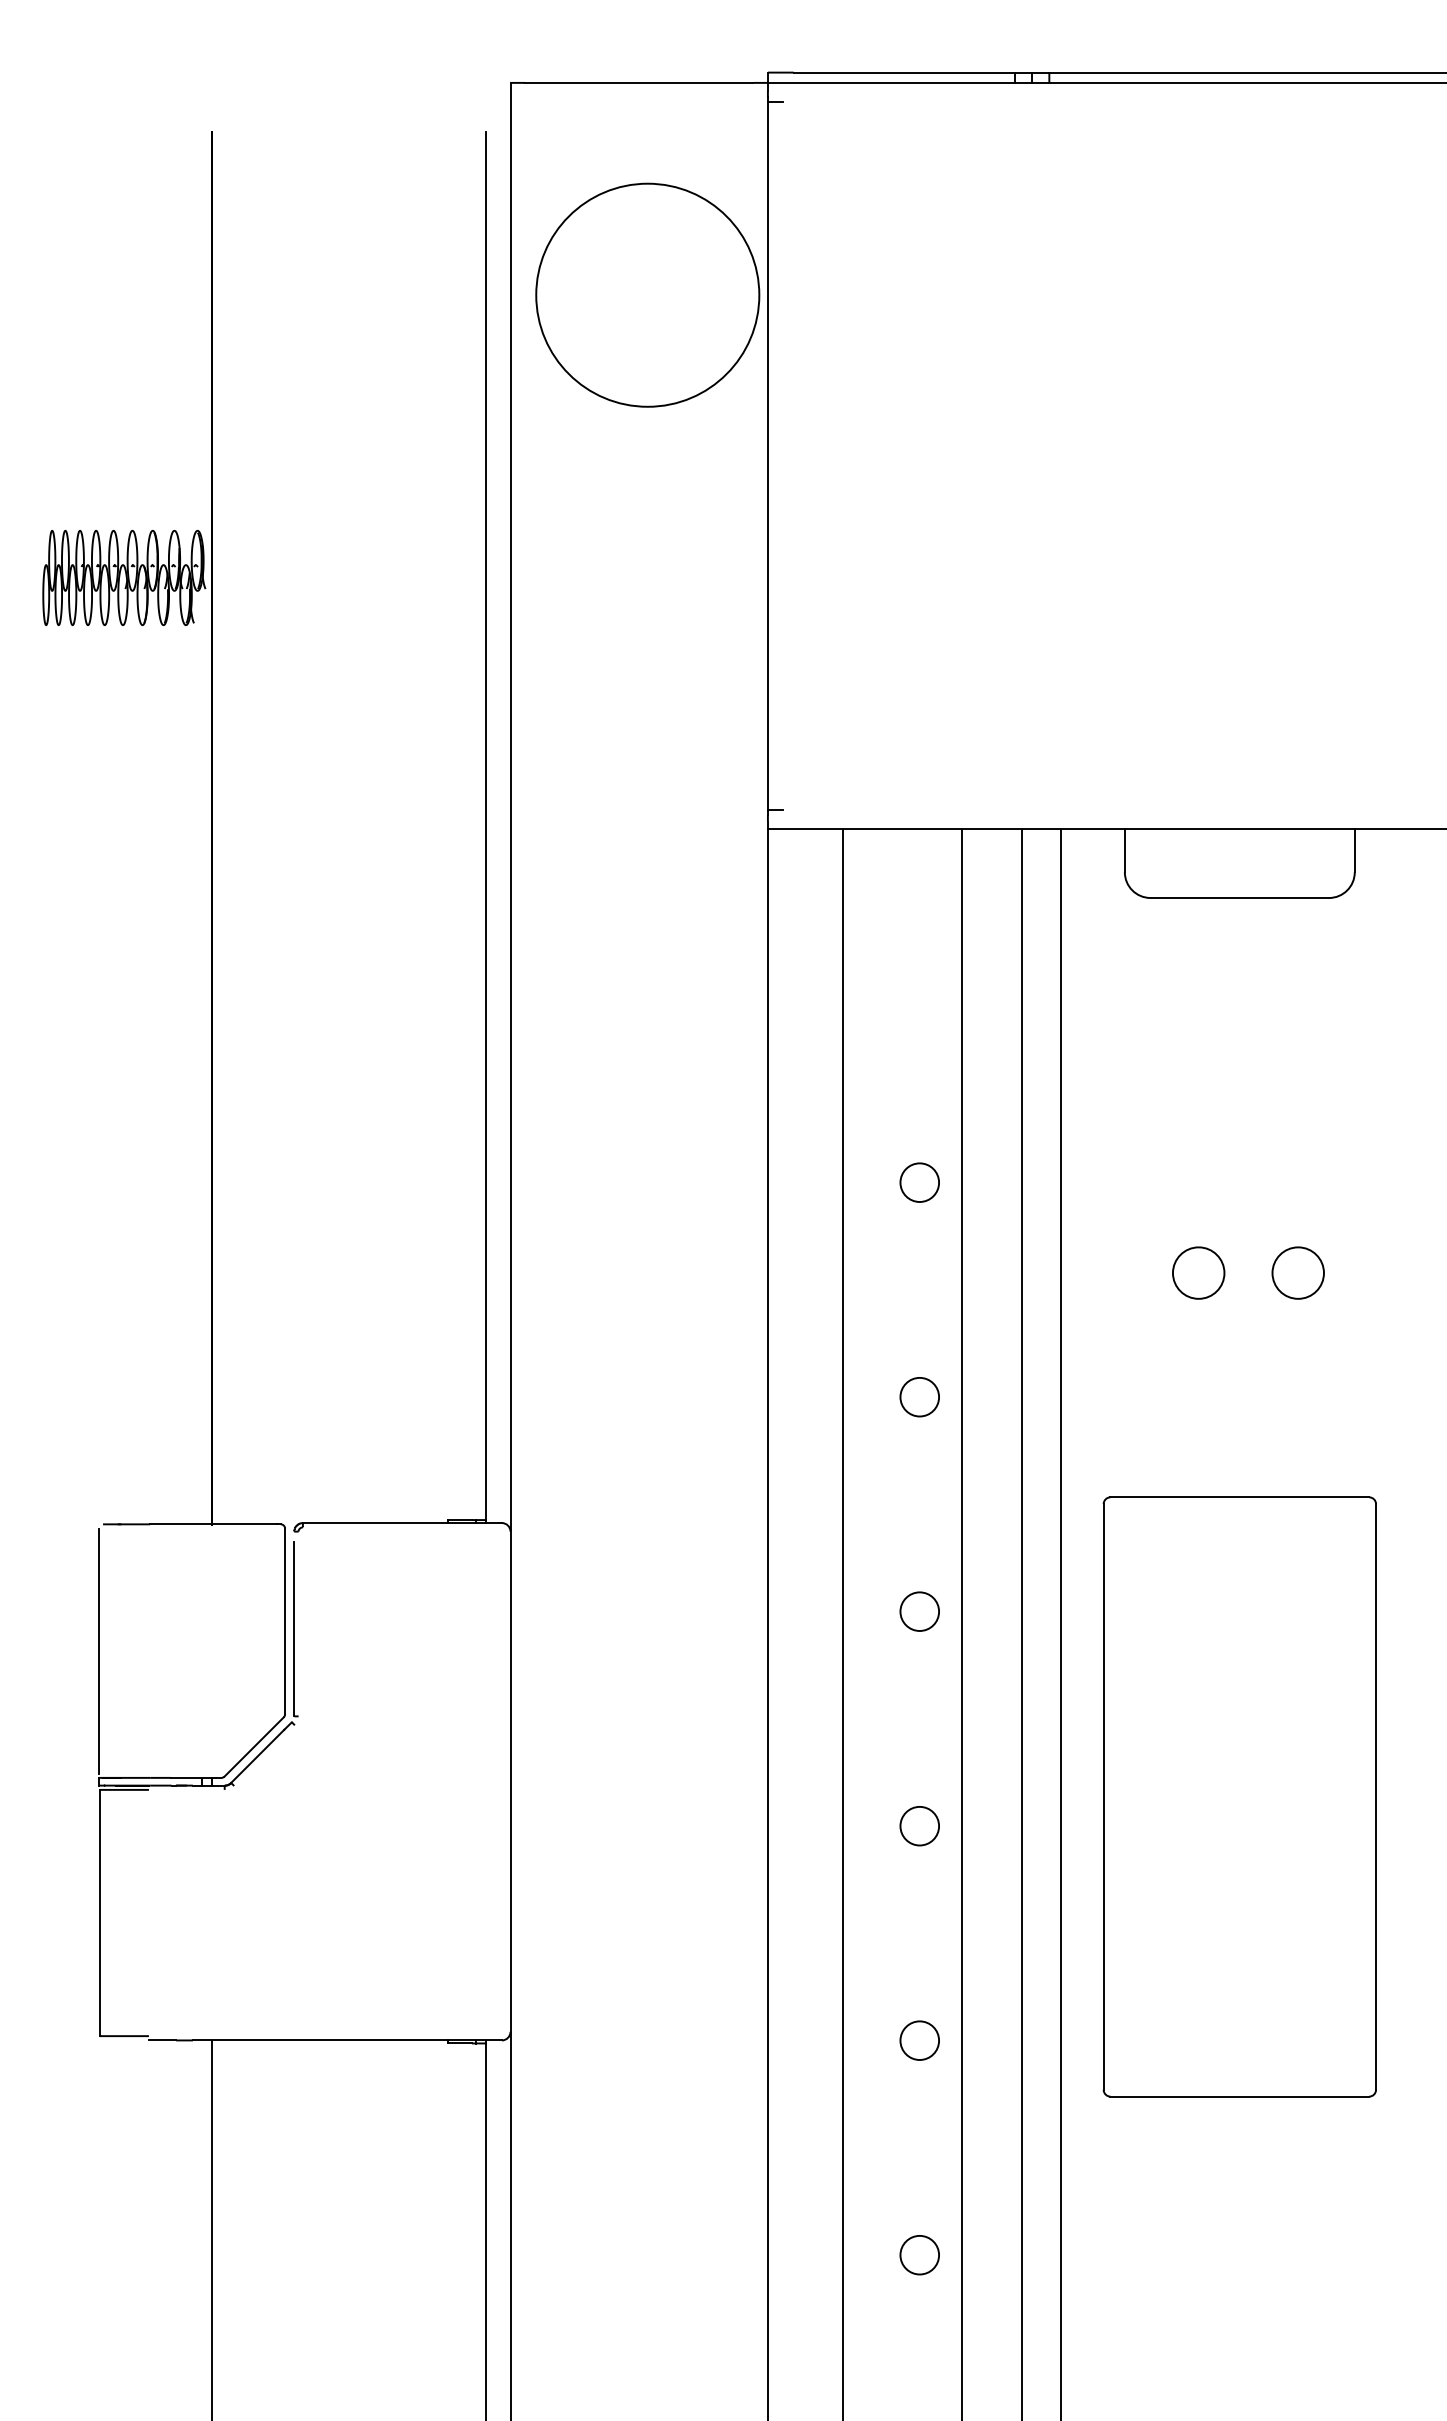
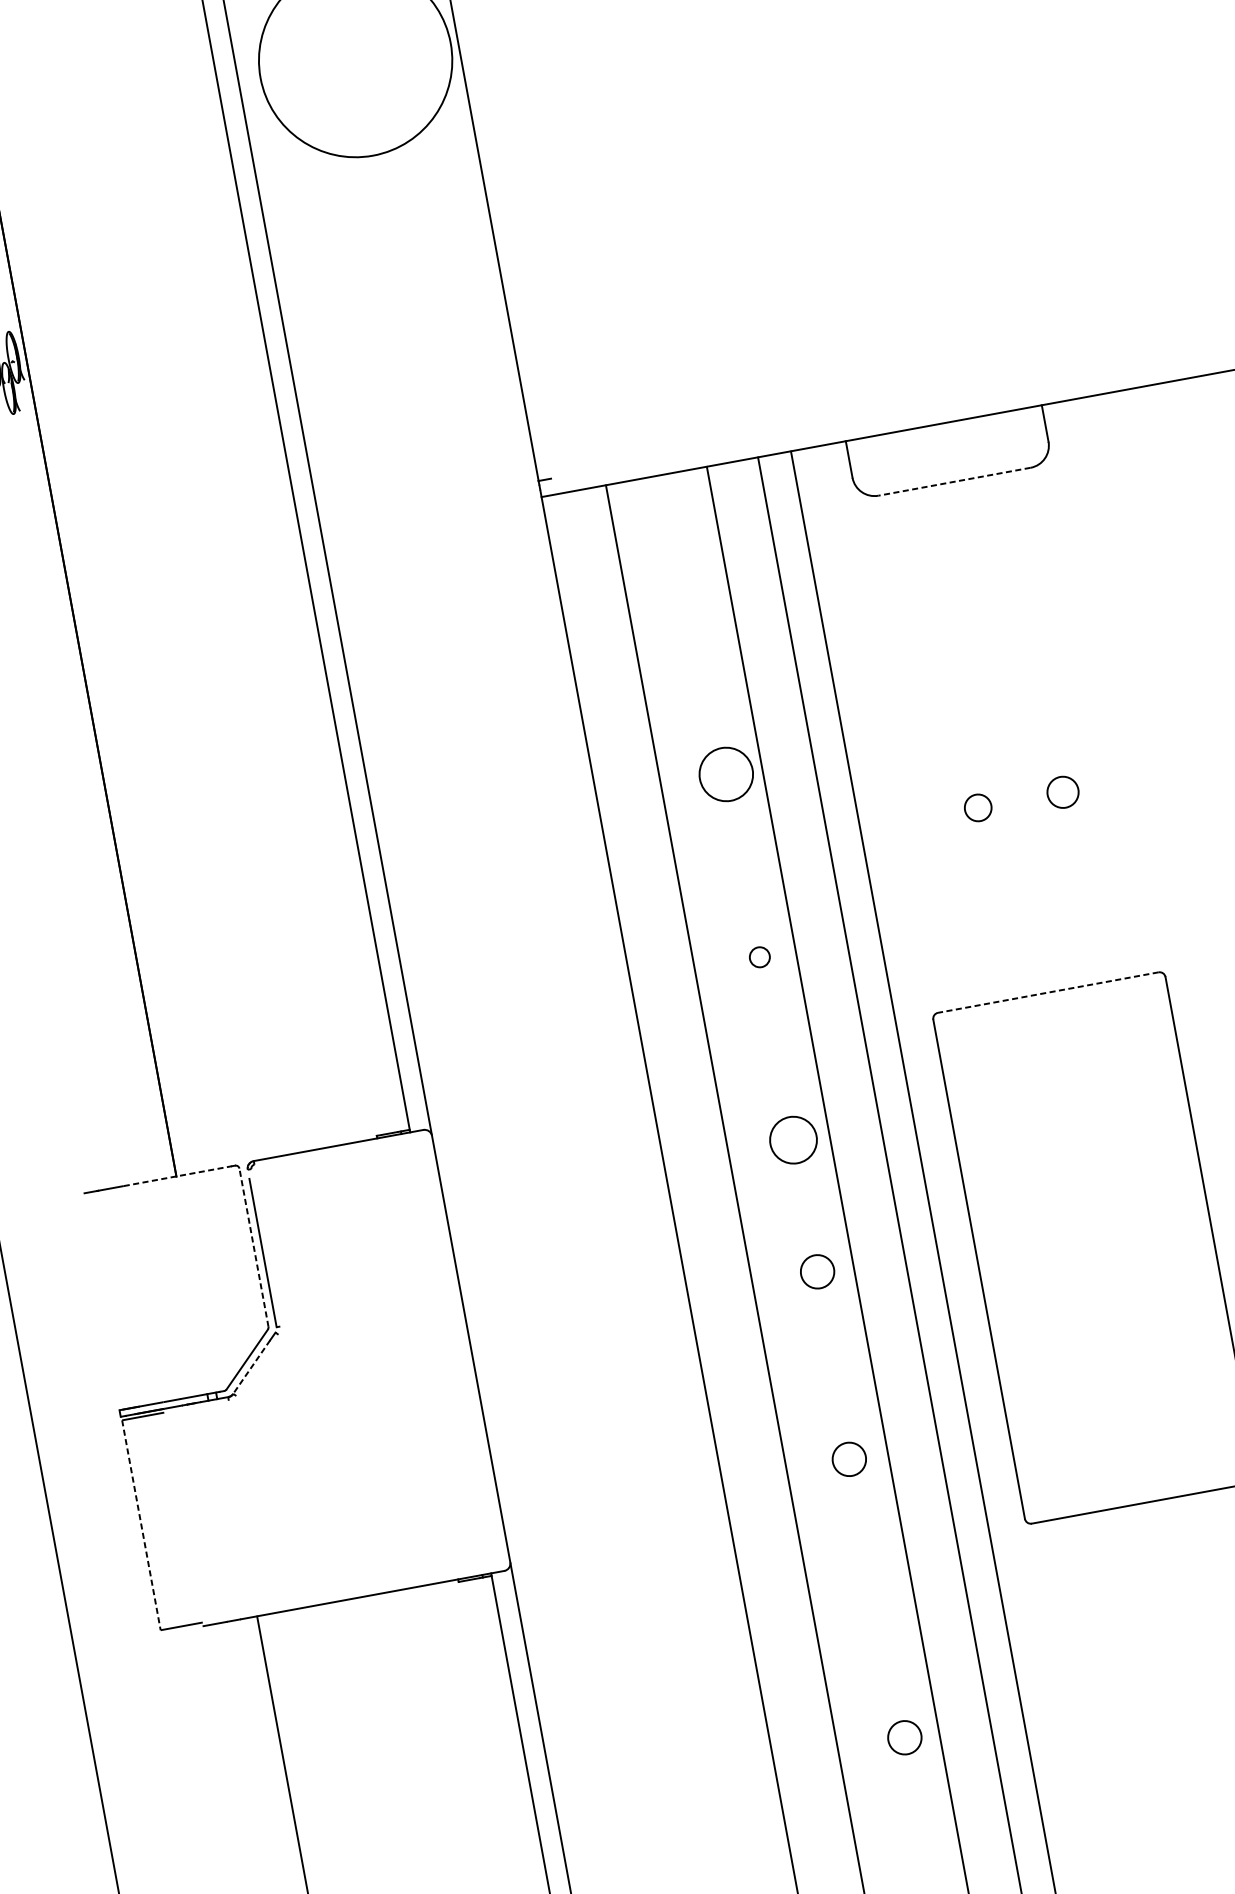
line: (1239, 898) -> (954, 482), solid -> dashed
circle: (919, 1182) -> (726, 774), size x1.6
circle: (1198, 1272) -> (977, 807), size x0.6
circle: (1297, 1272) -> (1062, 791), size x0.7
circle: (919, 1396) -> (759, 956), size x0.6
line: (1239, 1497) -> (1048, 992), solid -> dashed
line: (214, 1524) -> (178, 1176), solid -> dashed
circle: (919, 1611) -> (793, 1140), size x1.4
line: (285, 1621) -> (254, 1247), solid -> dashed
line: (98, 1650) -> (99, 1301), removed
line: (257, 1756) -> (251, 1367), solid -> dashed
circle: (919, 1826) -> (817, 1272), moved
line: (99, 1913) -> (141, 1525), solid -> dashed
circle: (919, 2040) -> (849, 1459), moved
circle: (919, 2255) -> (904, 1738), moved

